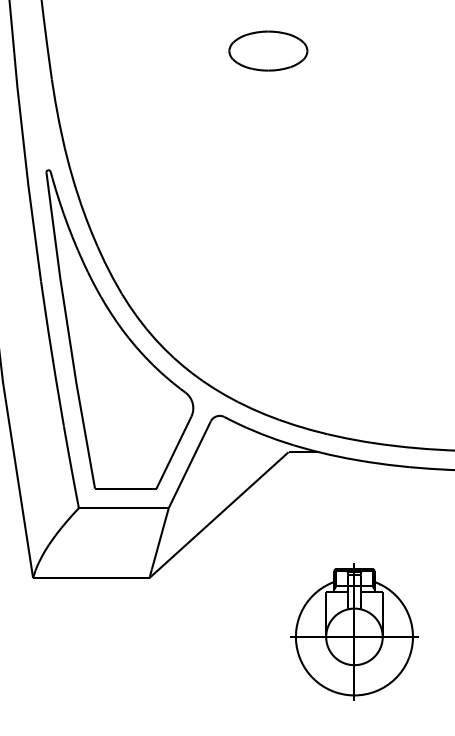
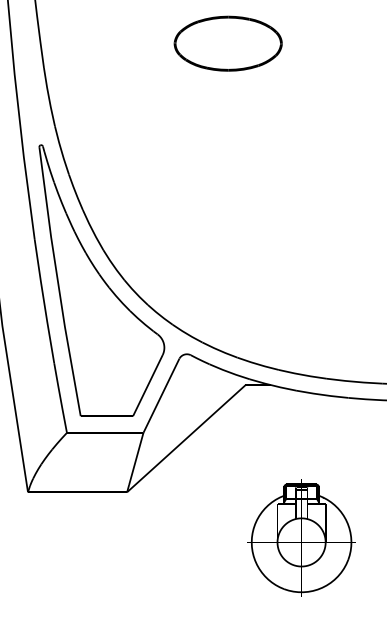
part: (268, 50) -> (228, 43), size x1.6

